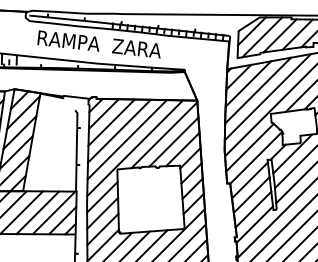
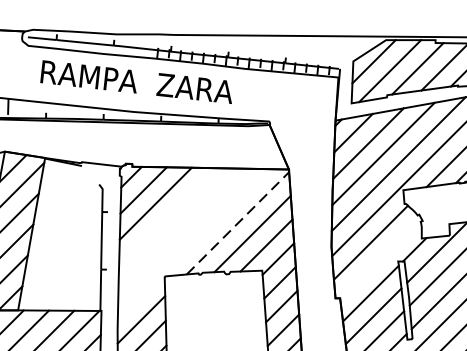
line: (119, 130) -> (168, 215), removed
line: (164, 135) -> (238, 223), solid -> dashed
line: (126, 139) -> (178, 229), removed
line: (134, 148) -> (191, 243), removed
line: (256, 157) -> (381, 257), removed

